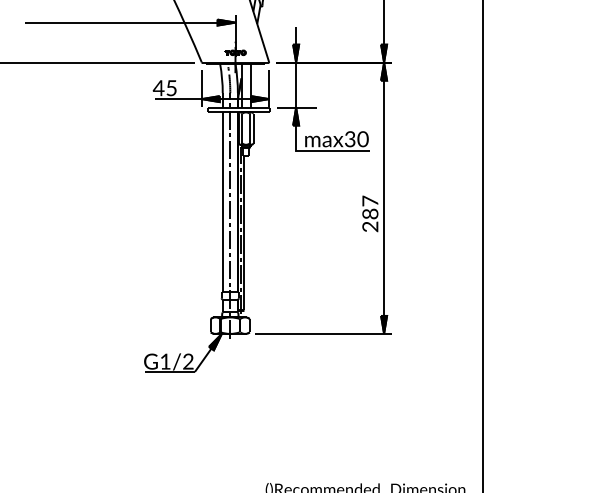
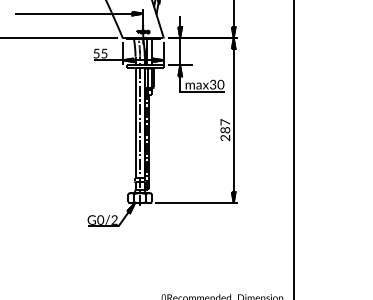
text: (158, 87) -> (96, 53), 45 -> 55
text: (165, 360) -> (100, 219), G1/2 -> G0/2

